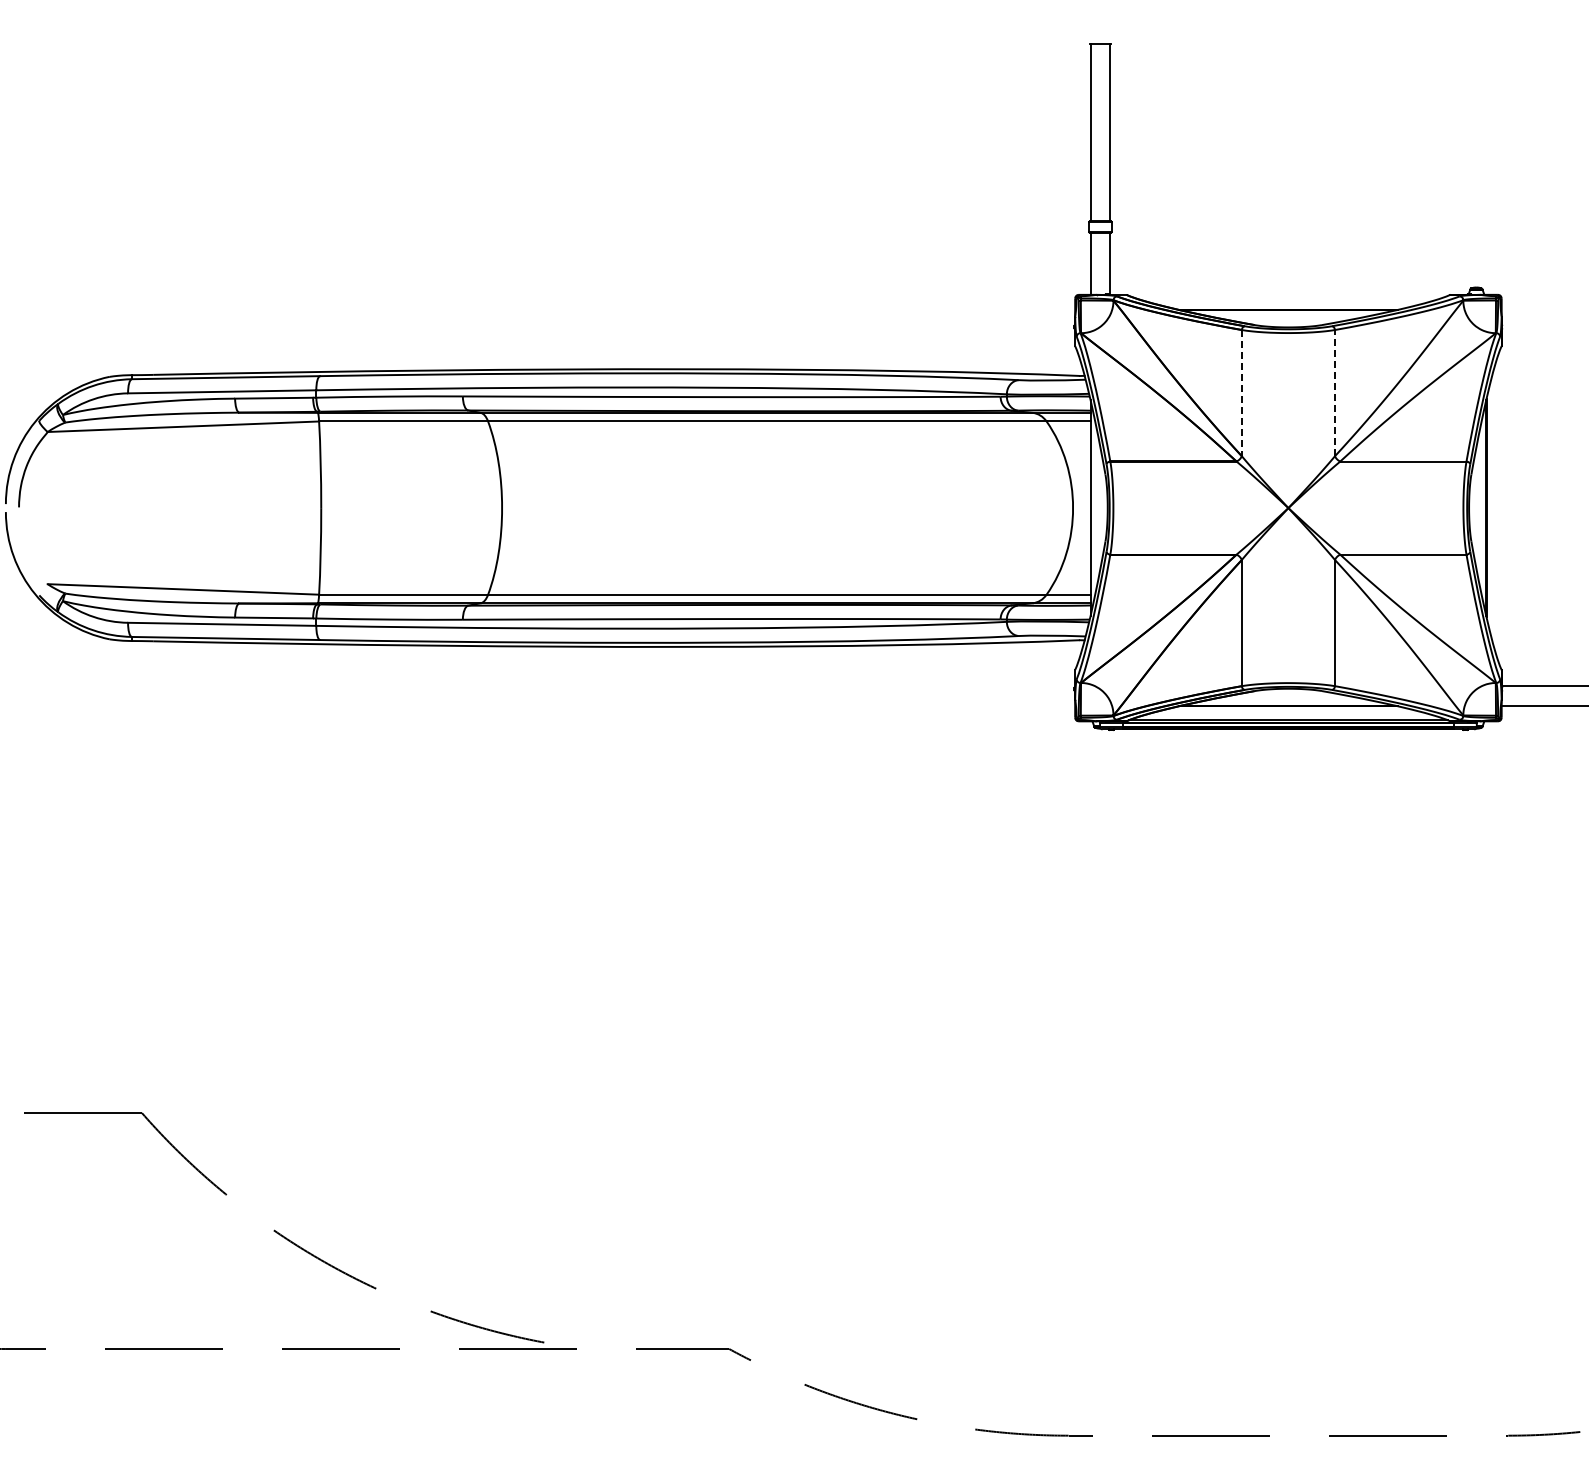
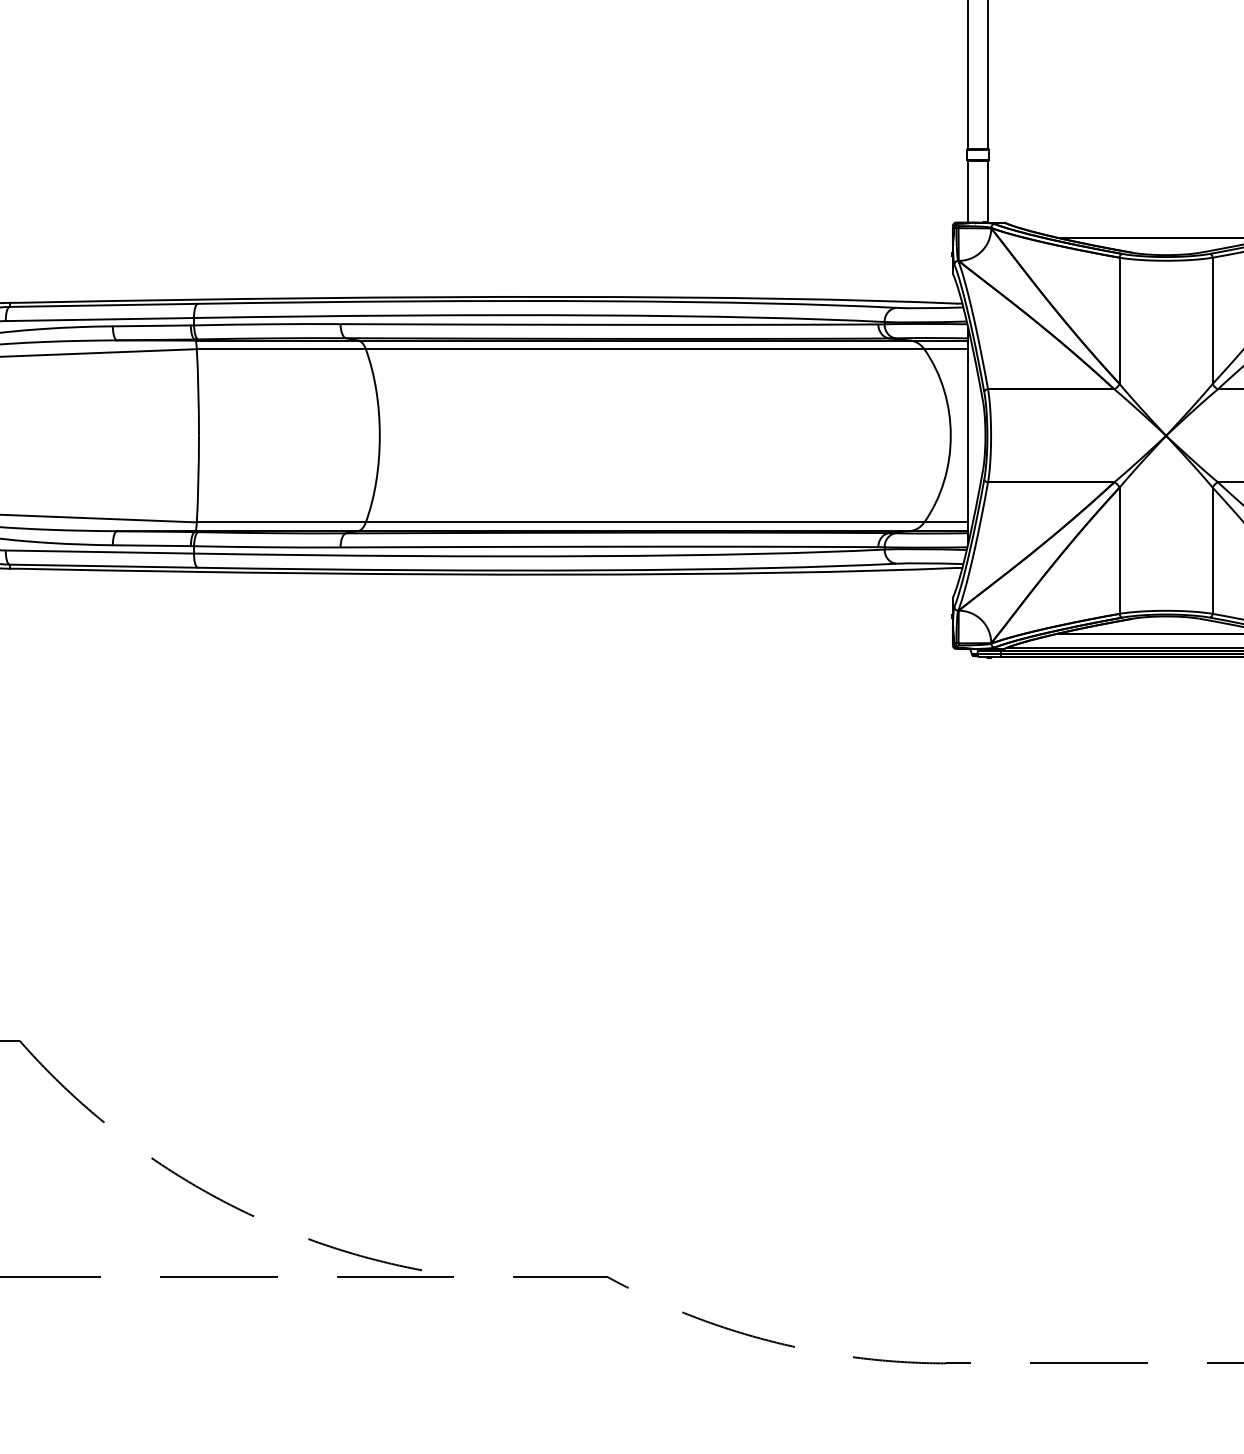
line: (1335, 392) -> (1213, 320), dashed -> solid
line: (1241, 393) -> (1119, 321), dashed -> solid

